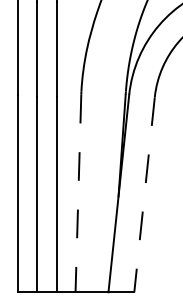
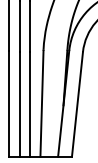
line: (77, 194) -> (41, 104), dashed -> solid
line: (144, 194) -> (77, 104), dashed -> solid

